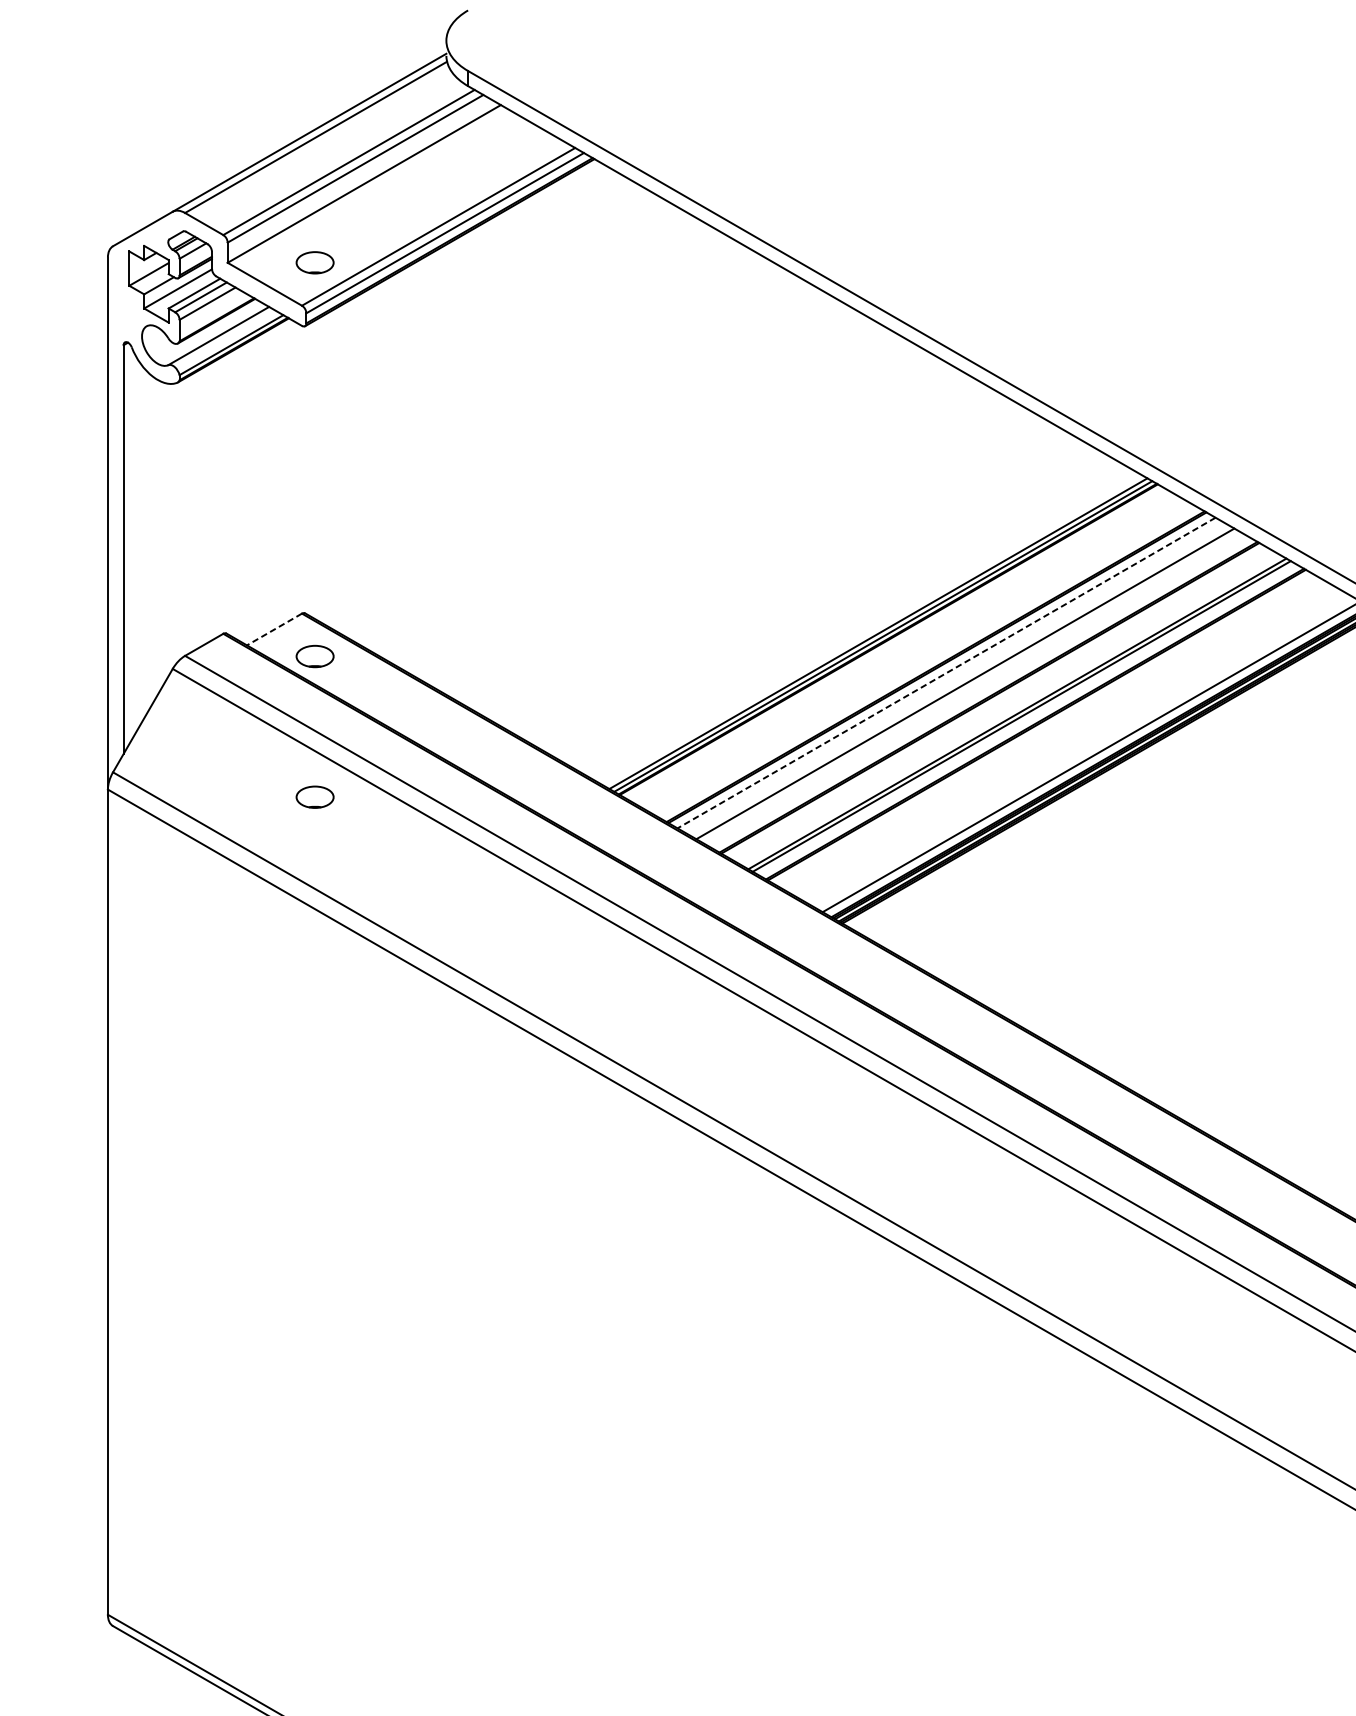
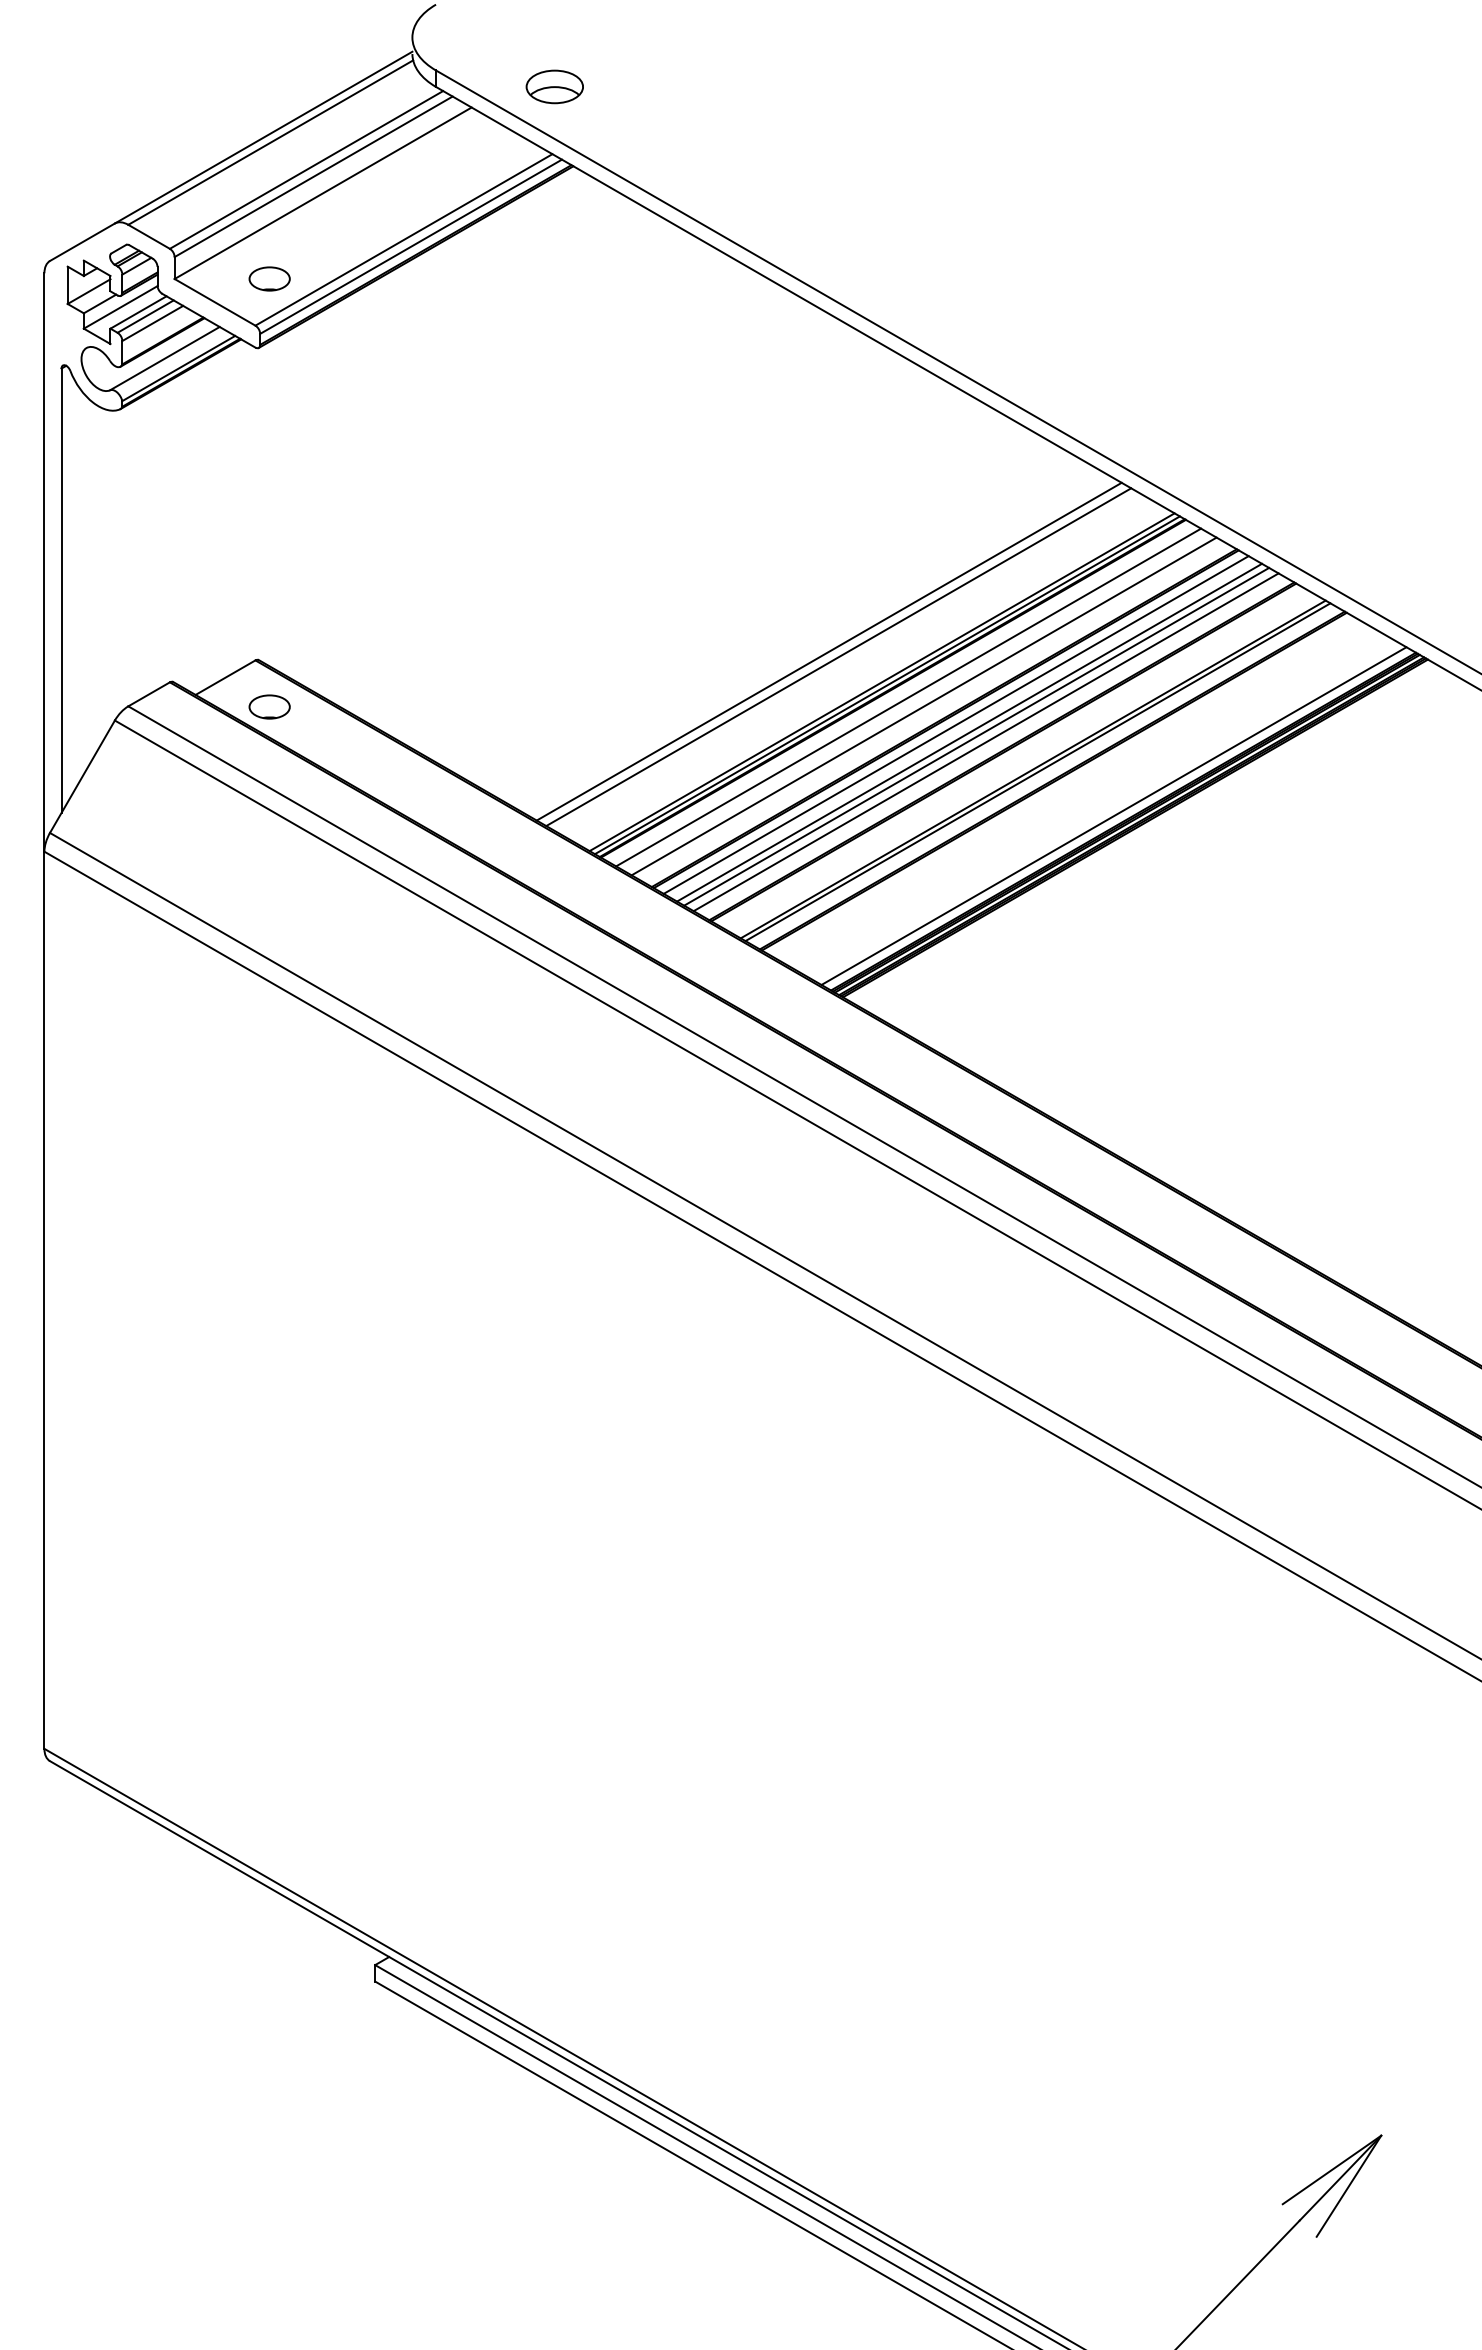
part: (577, 85) -> (554, 86), added
line: (829, 605) -> (828, 651), added
line: (838, 610) -> (838, 657), added
line: (274, 629) -> (225, 677), dashed -> solid
line: (902, 647) -> (908, 697), added
line: (916, 656) -> (923, 706), added
line: (946, 673) -> (956, 725), dashed -> solid
line: (958, 679) -> (969, 732), added
line: (973, 689) -> (985, 742), added
part: (314, 796) -> (269, 859), removed

